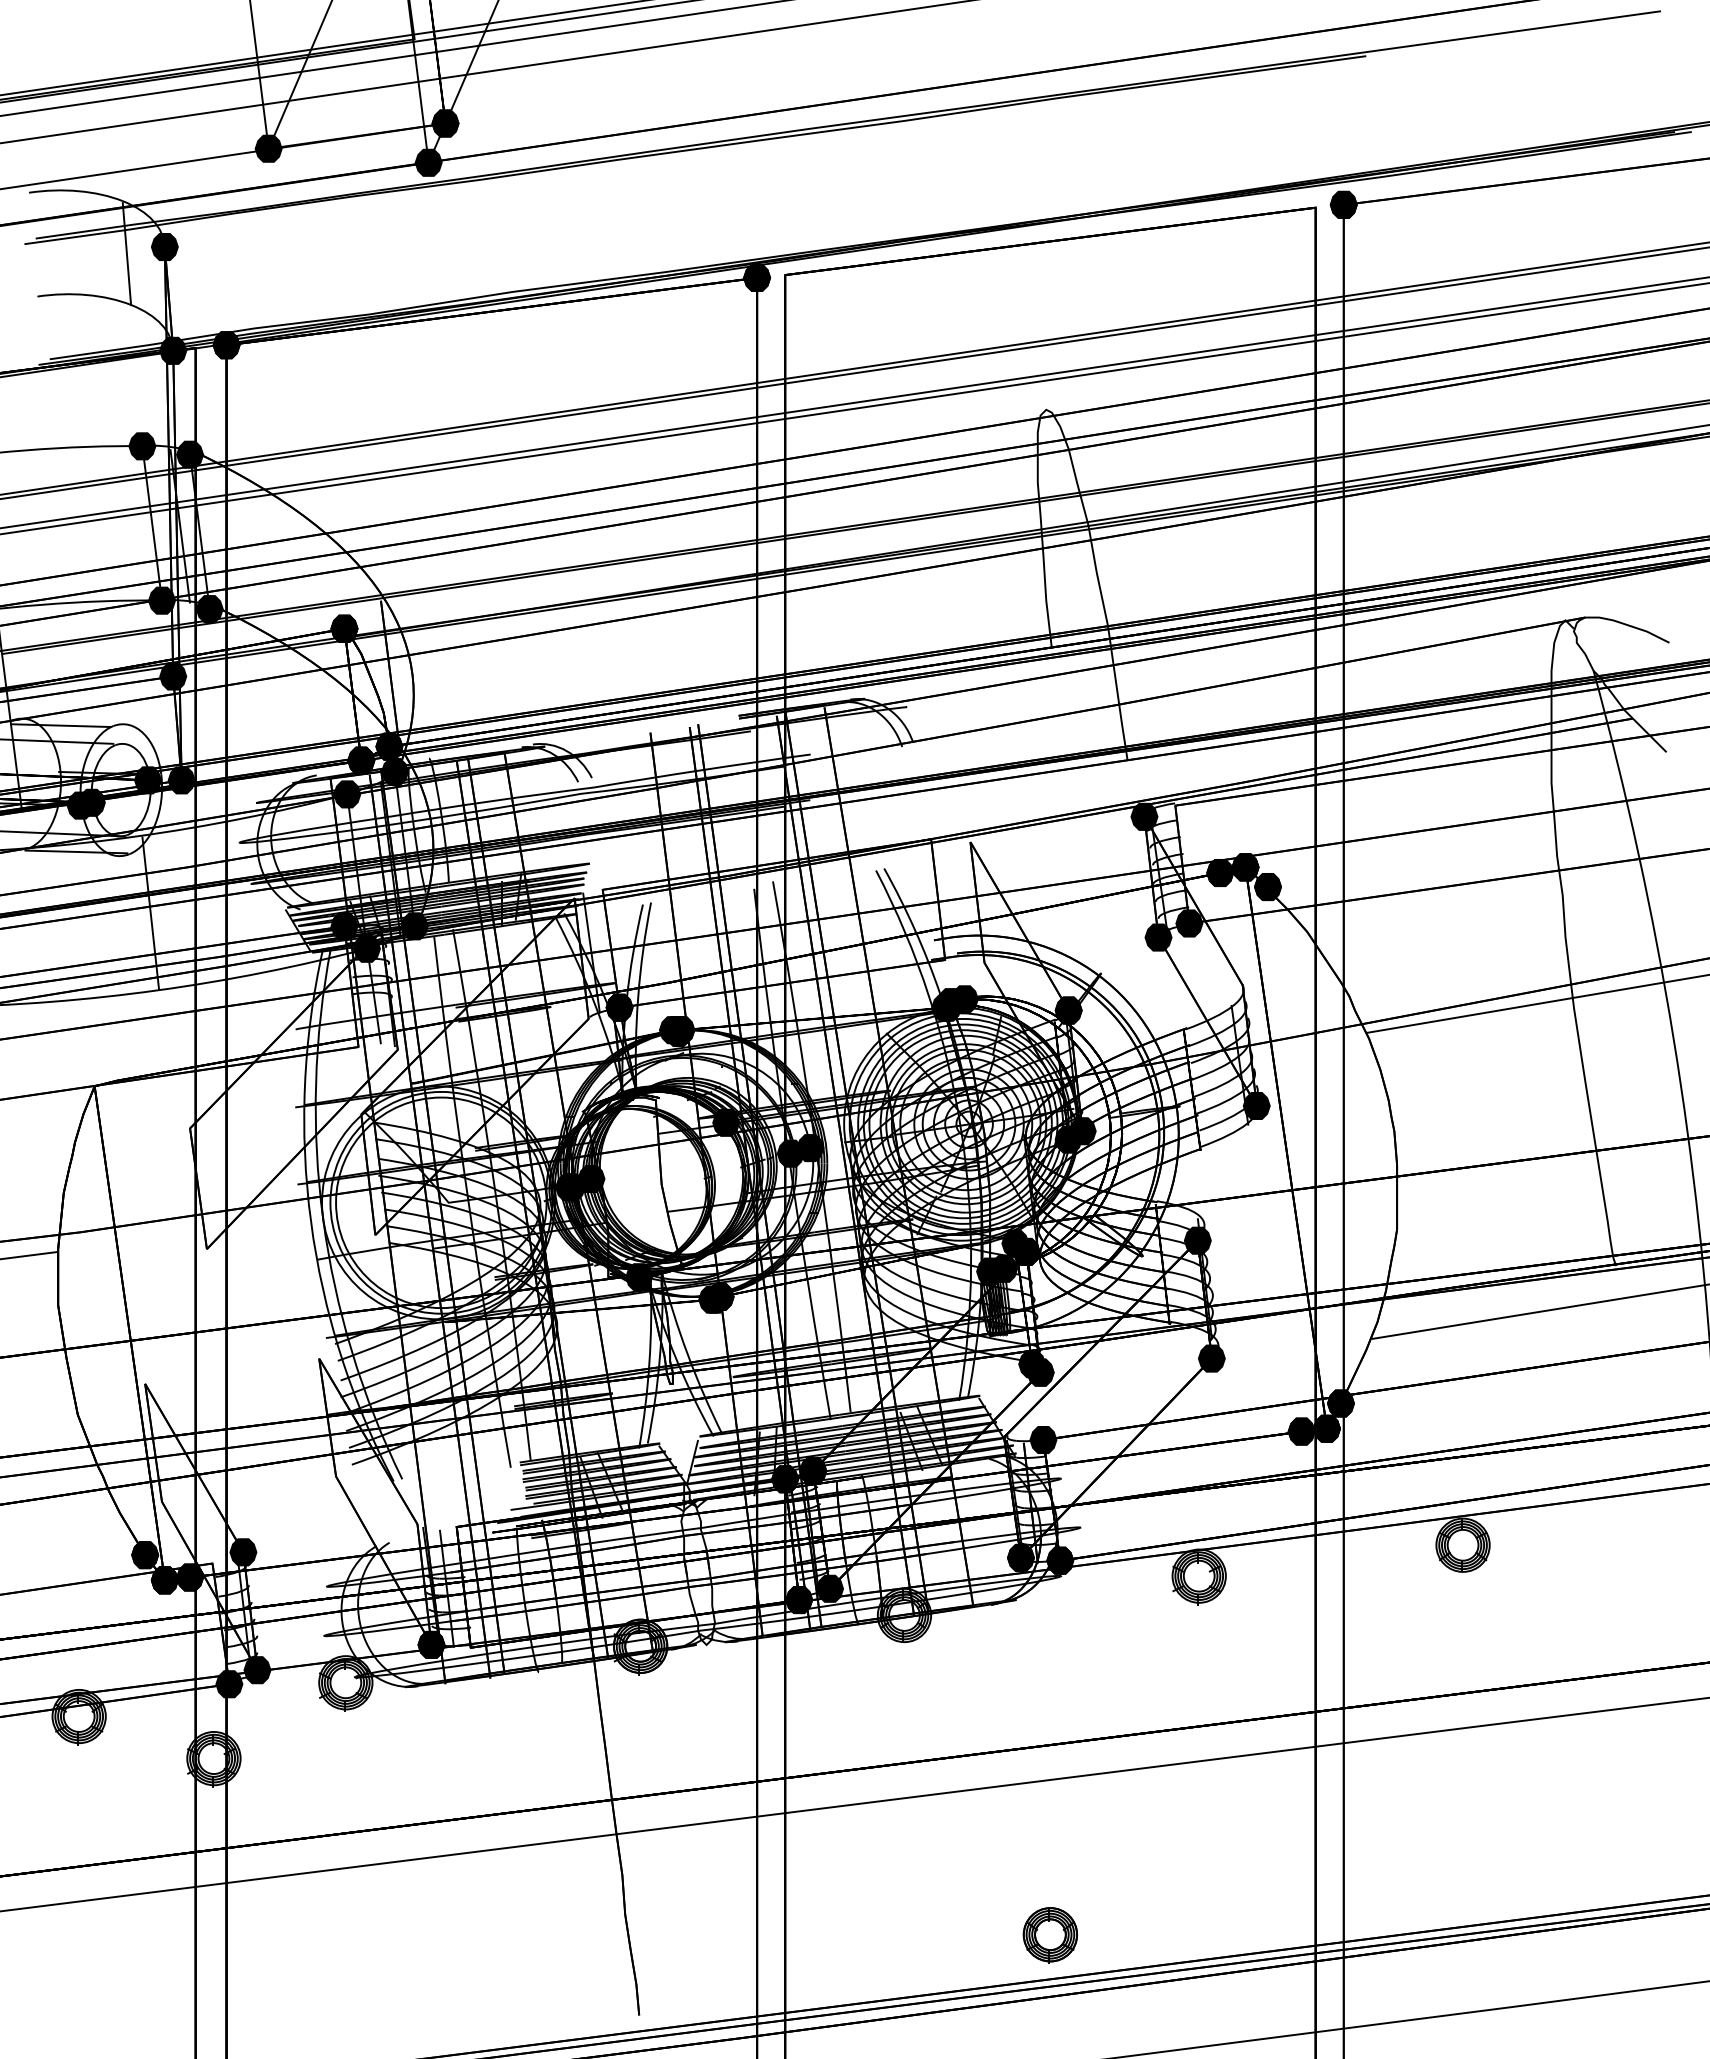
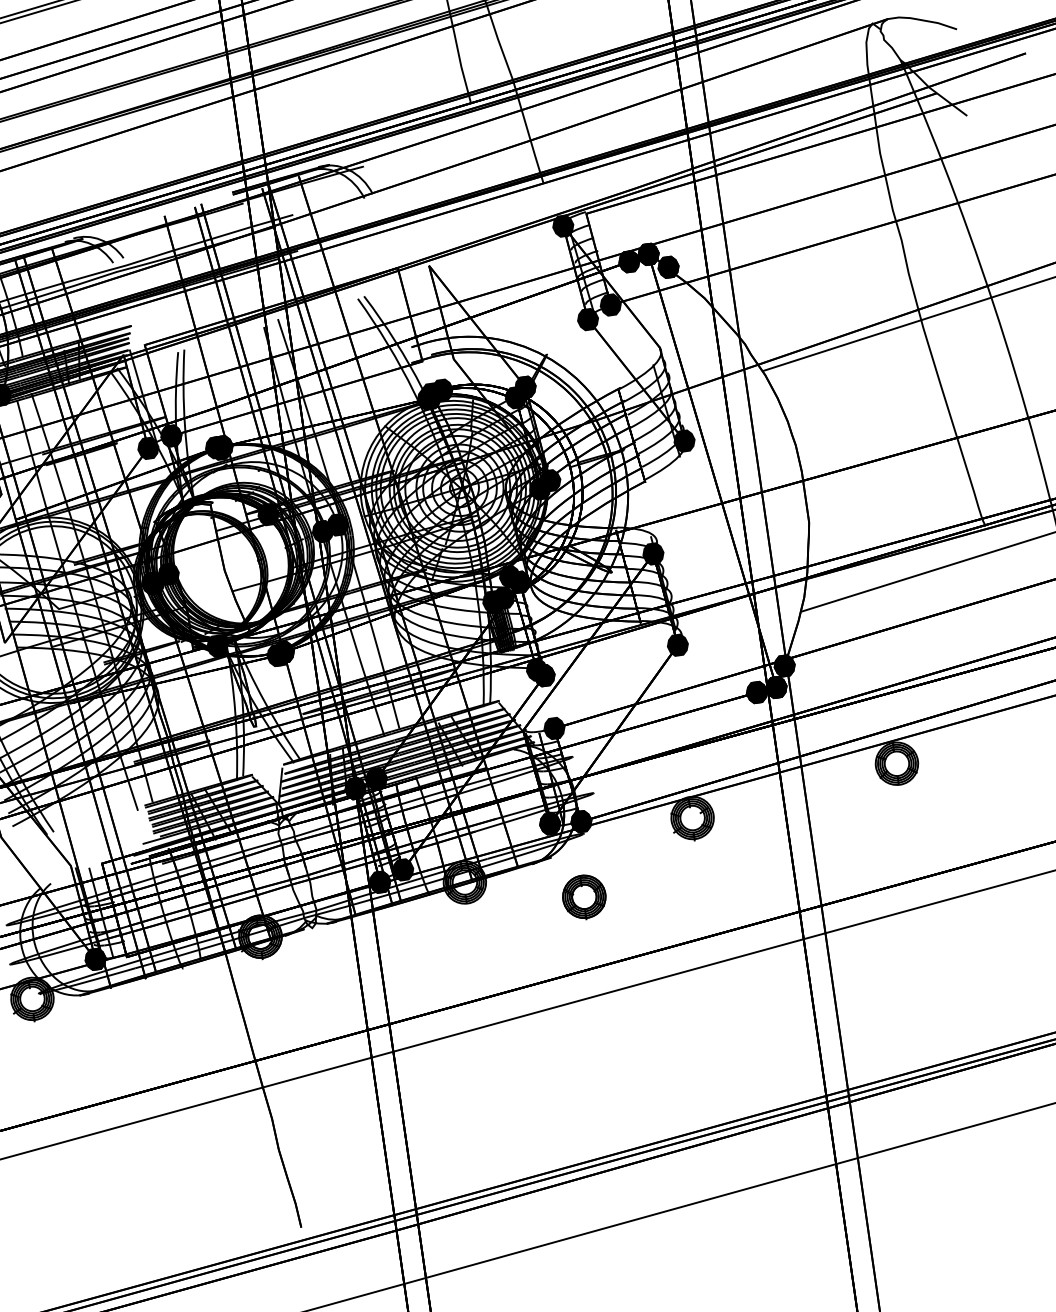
fill: (588, 1018) -> (148, 448), added
fill: (1054, 1021) -> (515, 397), added
part: (1049, 1935) -> (583, 897), moved

